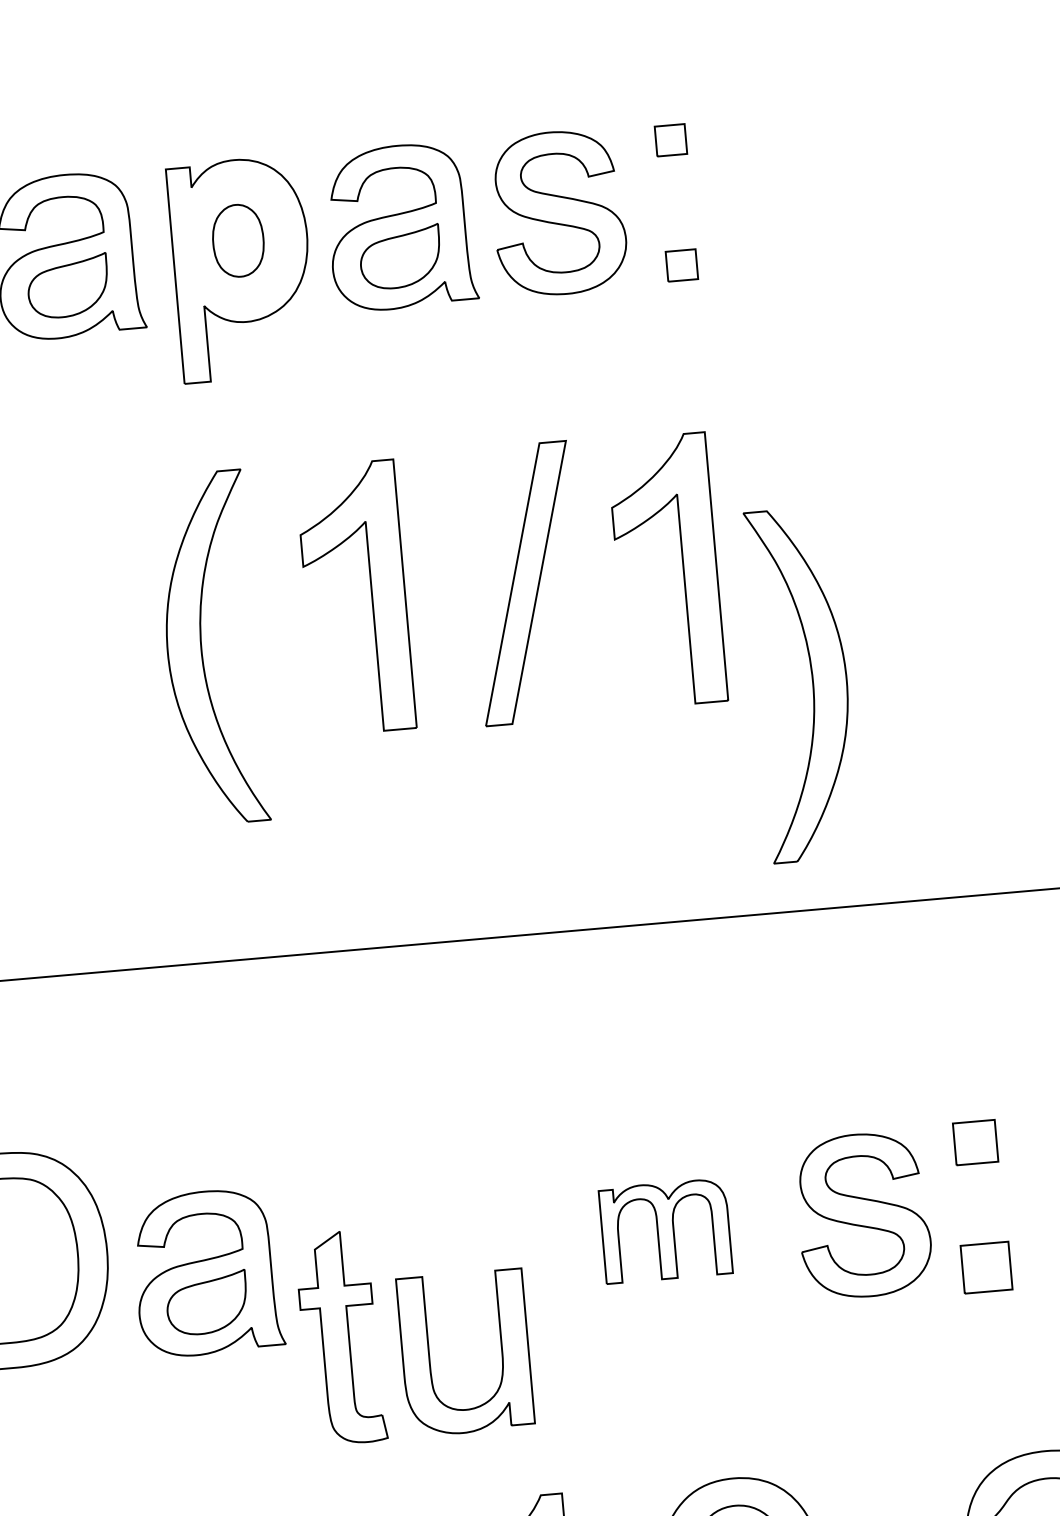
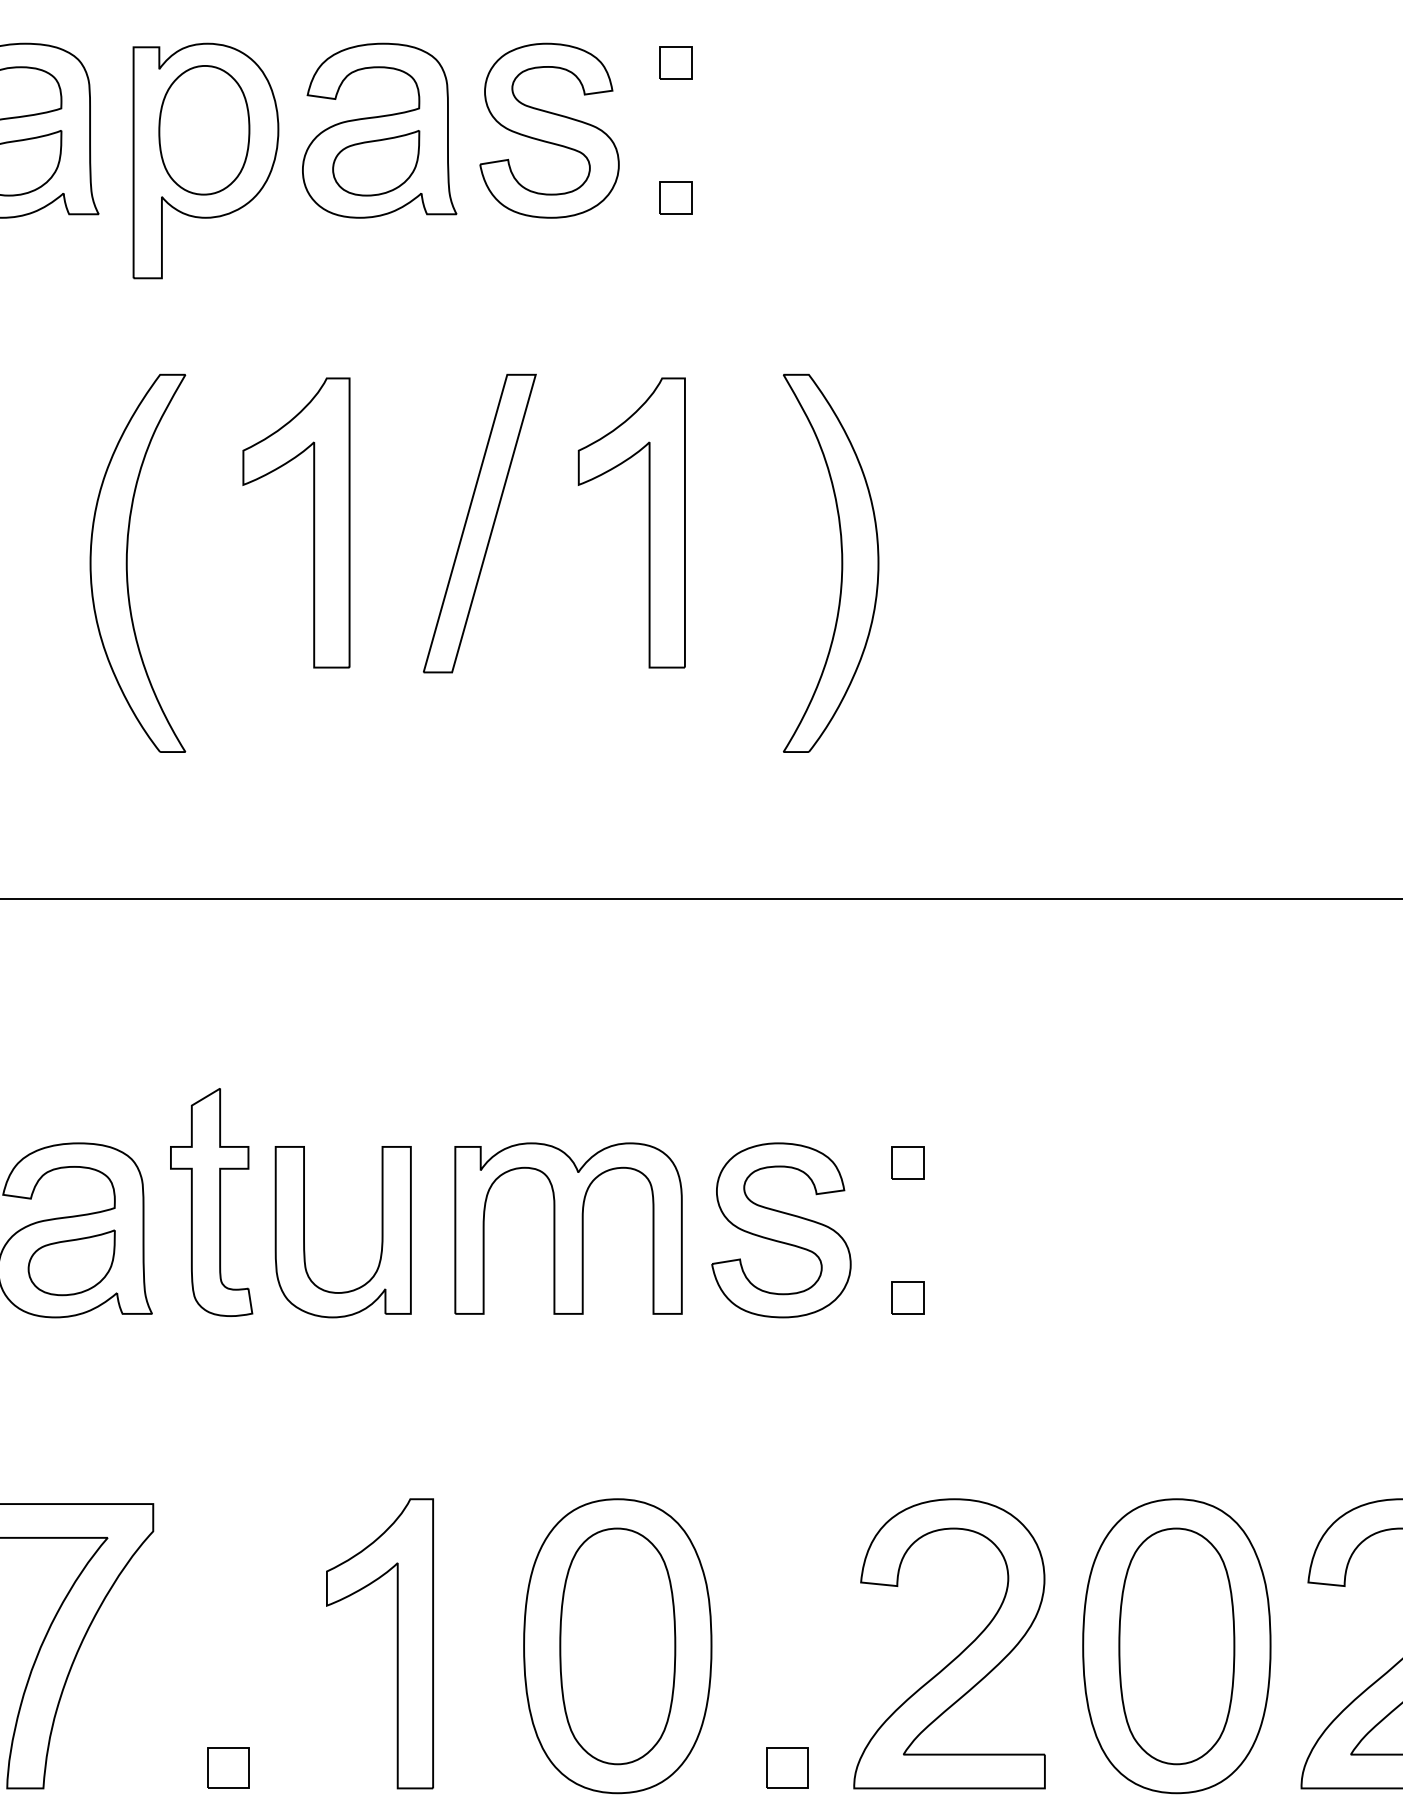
part: (238, 240) -> (204, 130), size x1.67
part: (812, 682) -> (841, 562), moved
part: (975, 1142) -> (907, 1162), size x0.71
part: (665, 1231) -> (568, 1228), size x1.67
part: (986, 1267) -> (907, 1297), size x0.62
part: (340, 1338) -> (211, 1202), moved
part: (429, 1356) -> (304, 1232), moved

